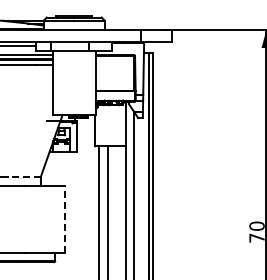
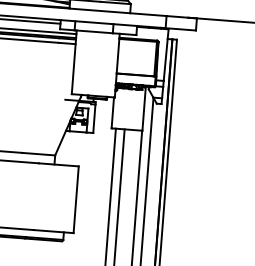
line: (23, 177) -> (37, 154), dashed -> solid
line: (65, 219) -> (76, 199), dashed -> solid

